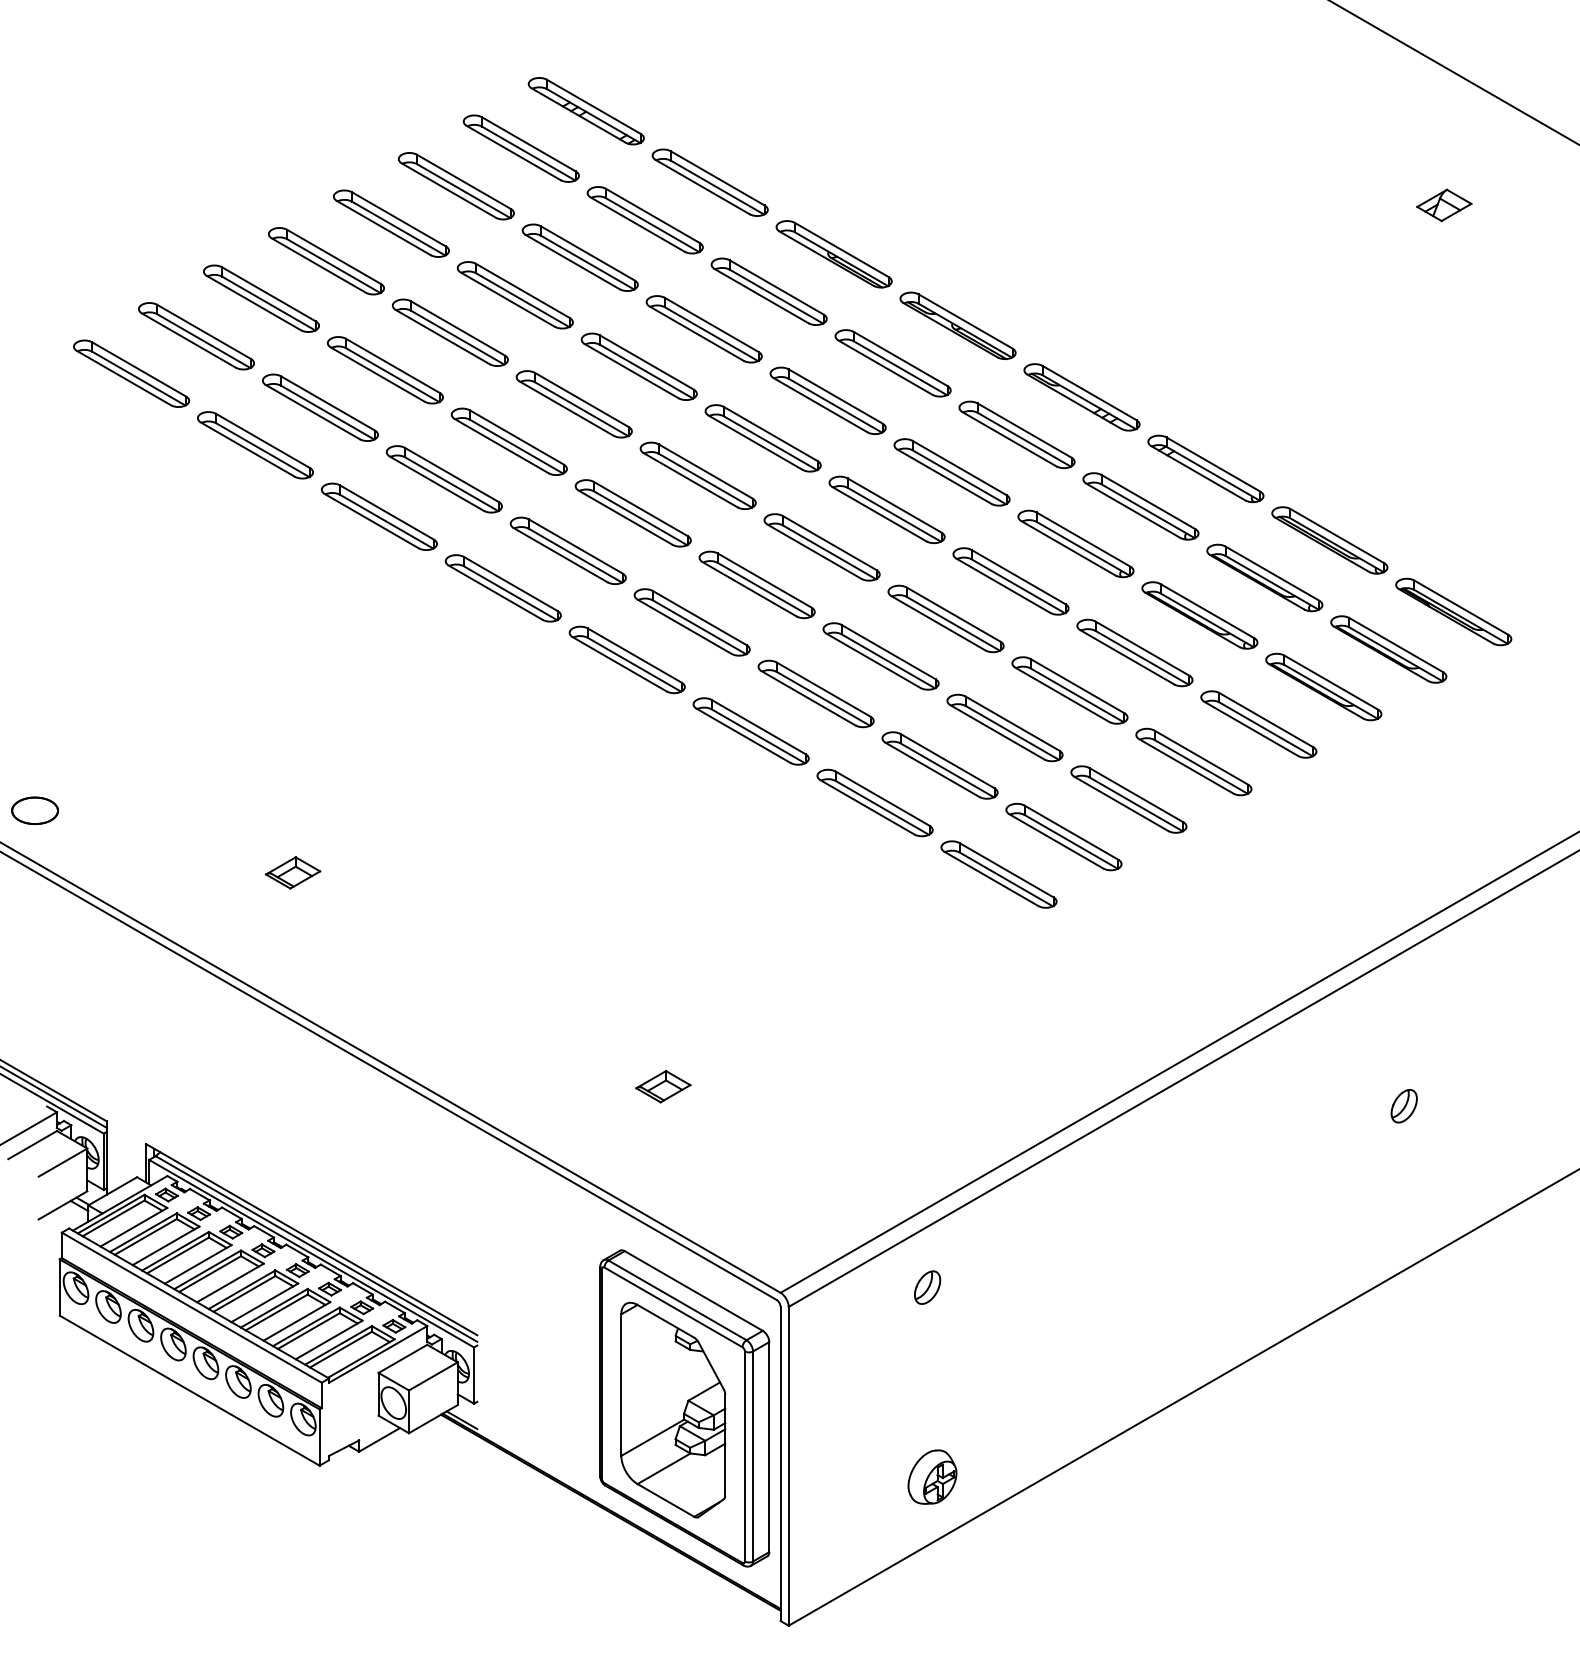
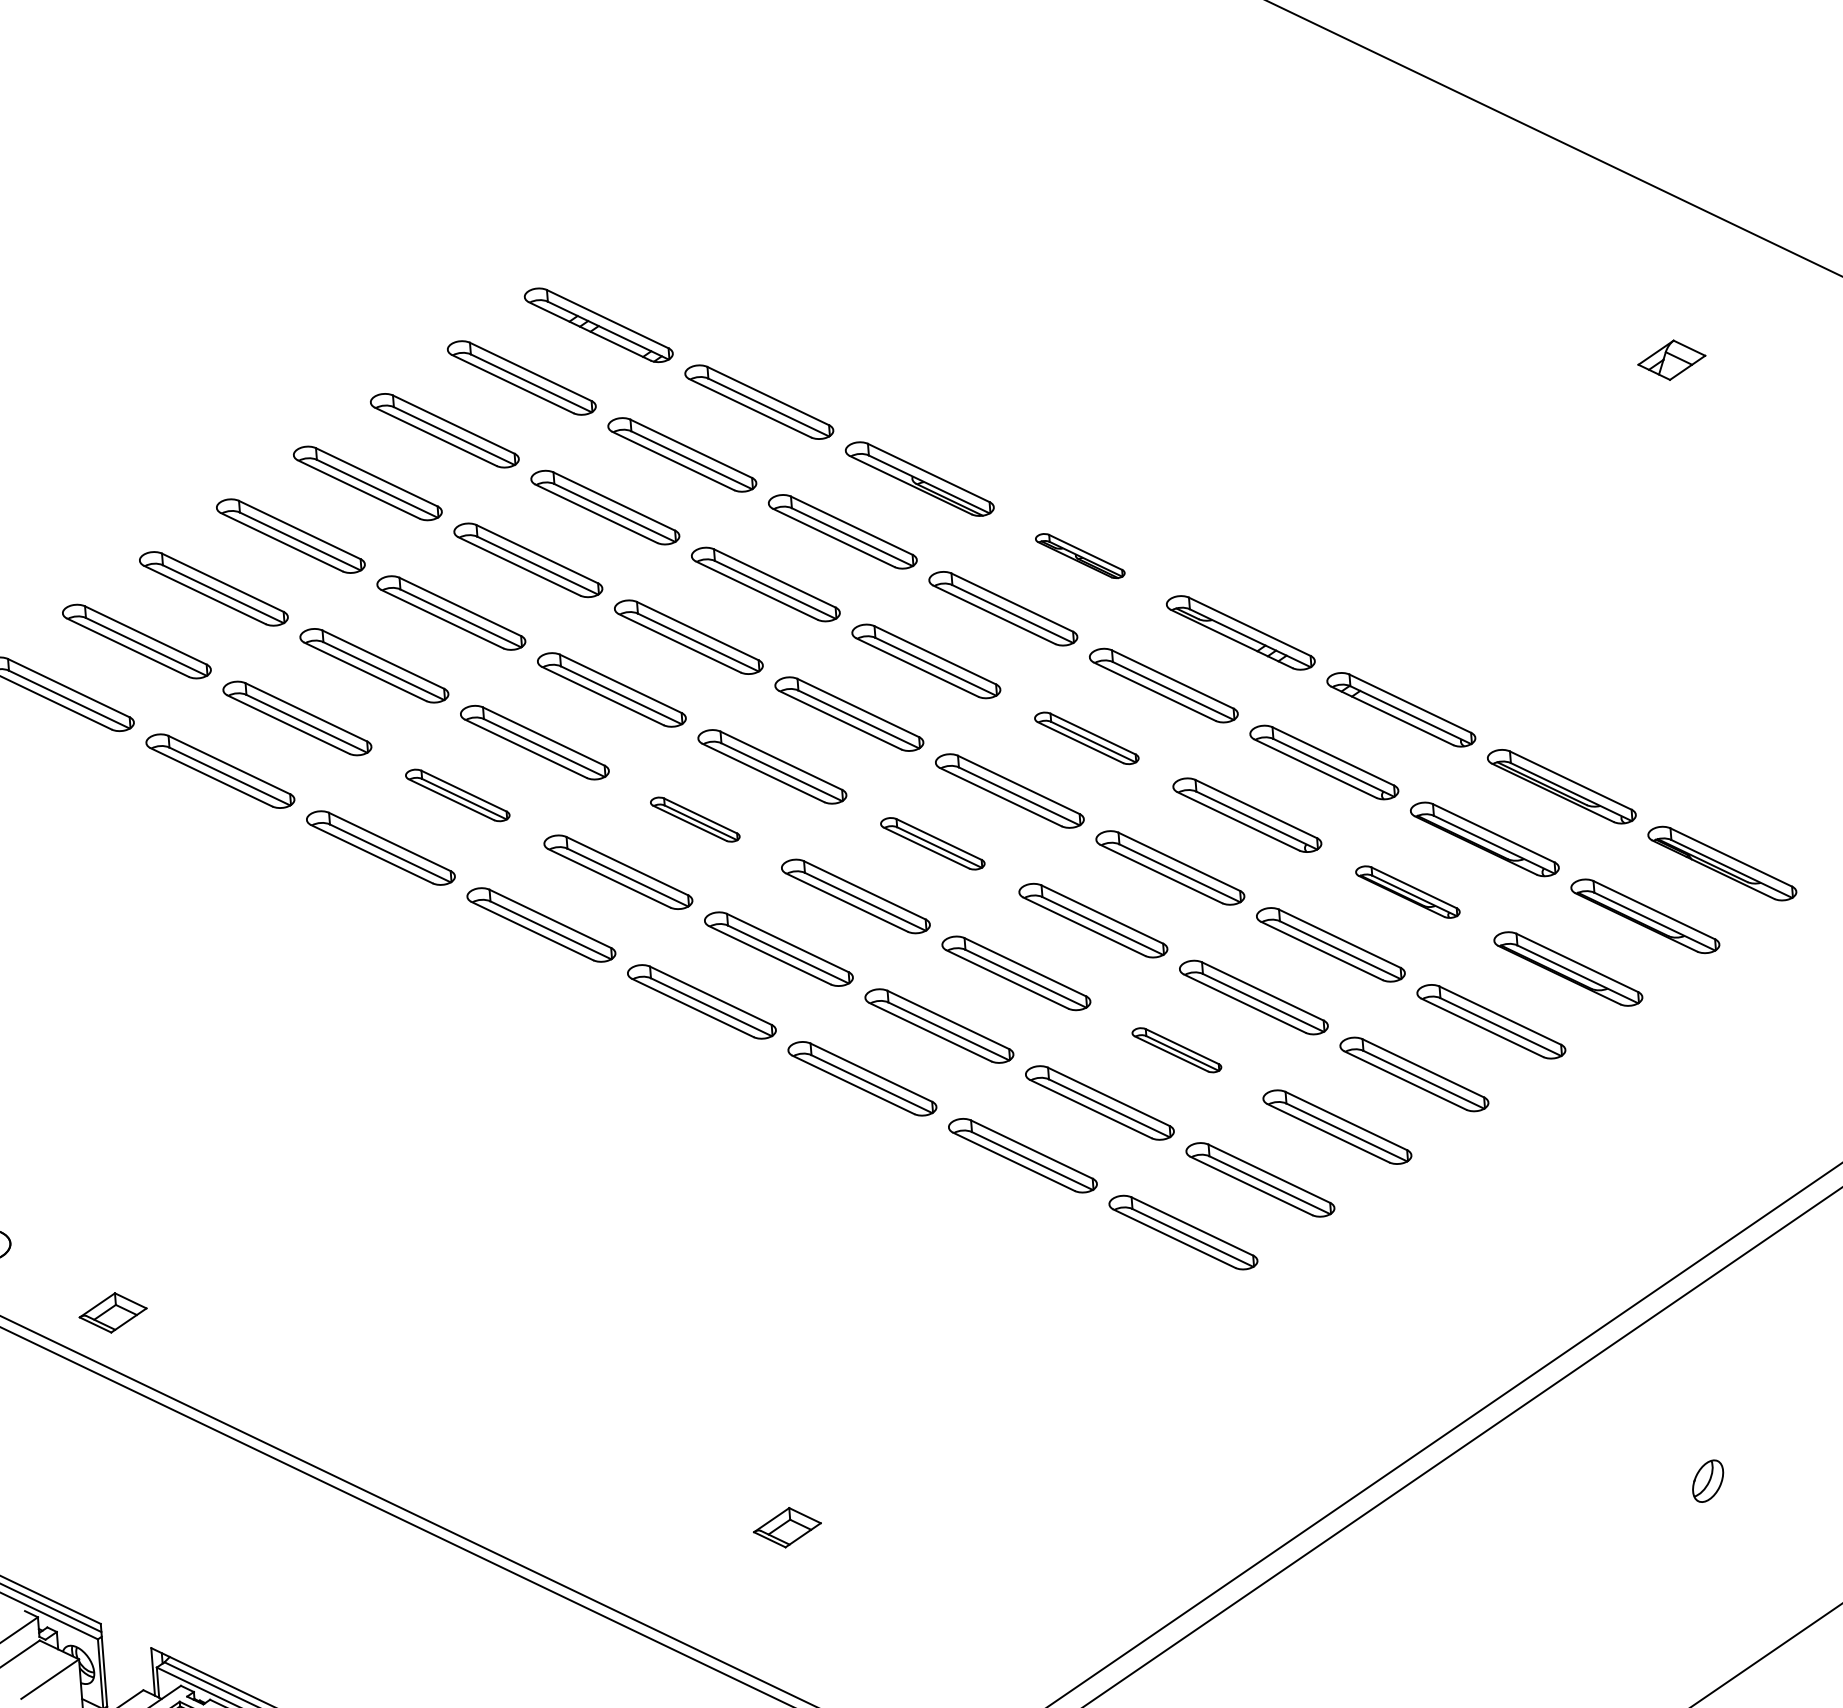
part: (957, 325) -> (1079, 555), size x0.6
part: (951, 472) -> (1086, 738), size x0.7
part: (443, 479) -> (456, 795), size x0.7
part: (632, 513) -> (694, 819), size x0.6
part: (821, 547) -> (932, 843), size x0.7
part: (1199, 615) -> (1407, 892), size x0.7
part: (1004, 727) -> (1176, 1049), size x0.6
part: (292, 872) -> (112, 1312), moved

